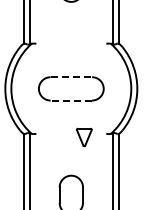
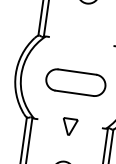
line: (71, 77) -> (77, 72), dashed -> solid
line: (71, 100) -> (74, 93), dashed -> solid
part: (83, 137) -> (68, 126), moved

